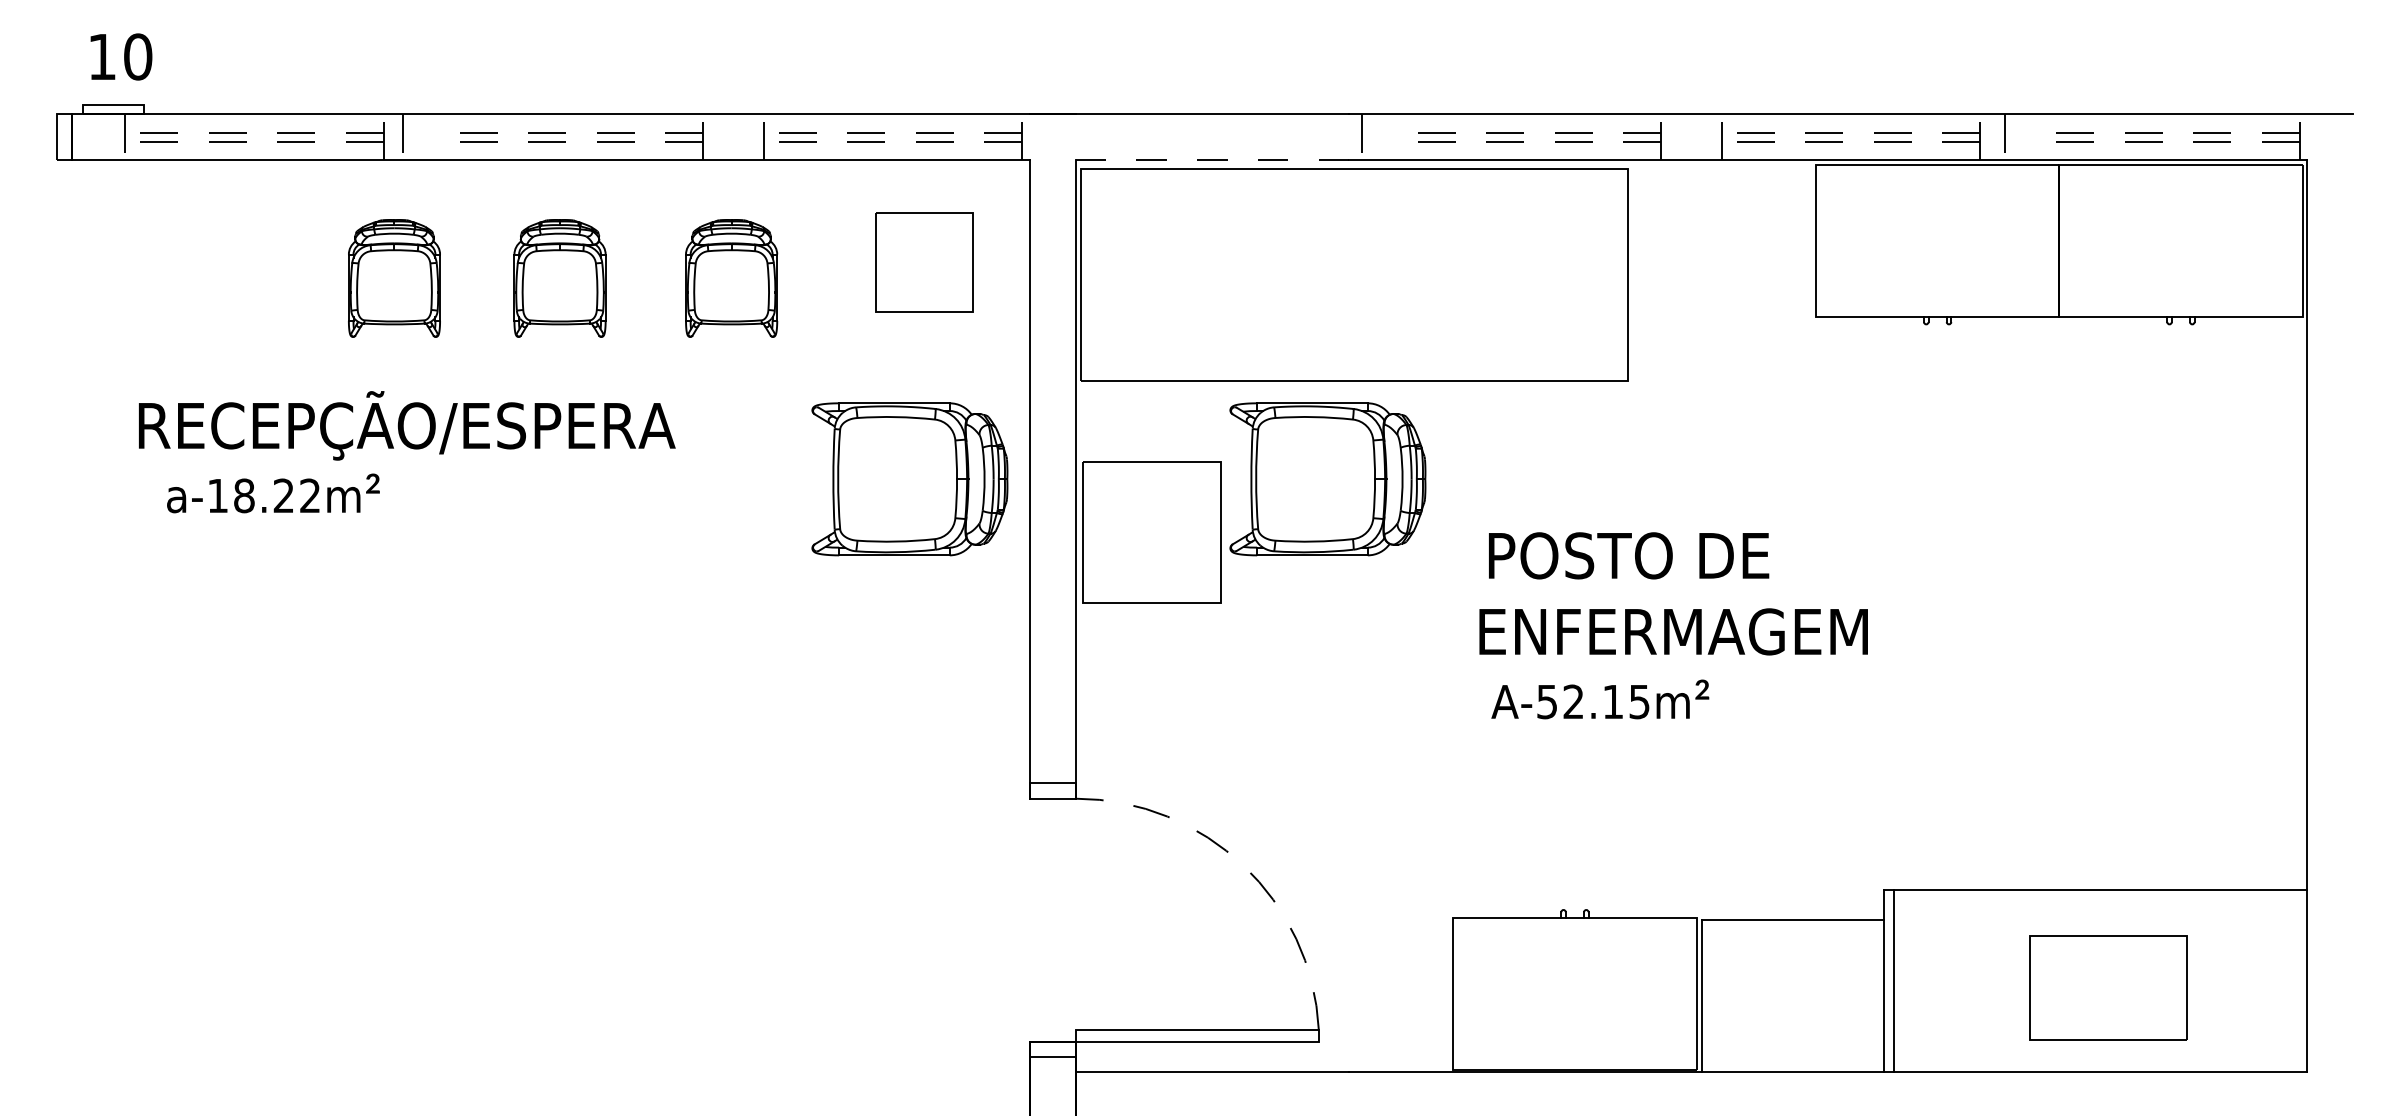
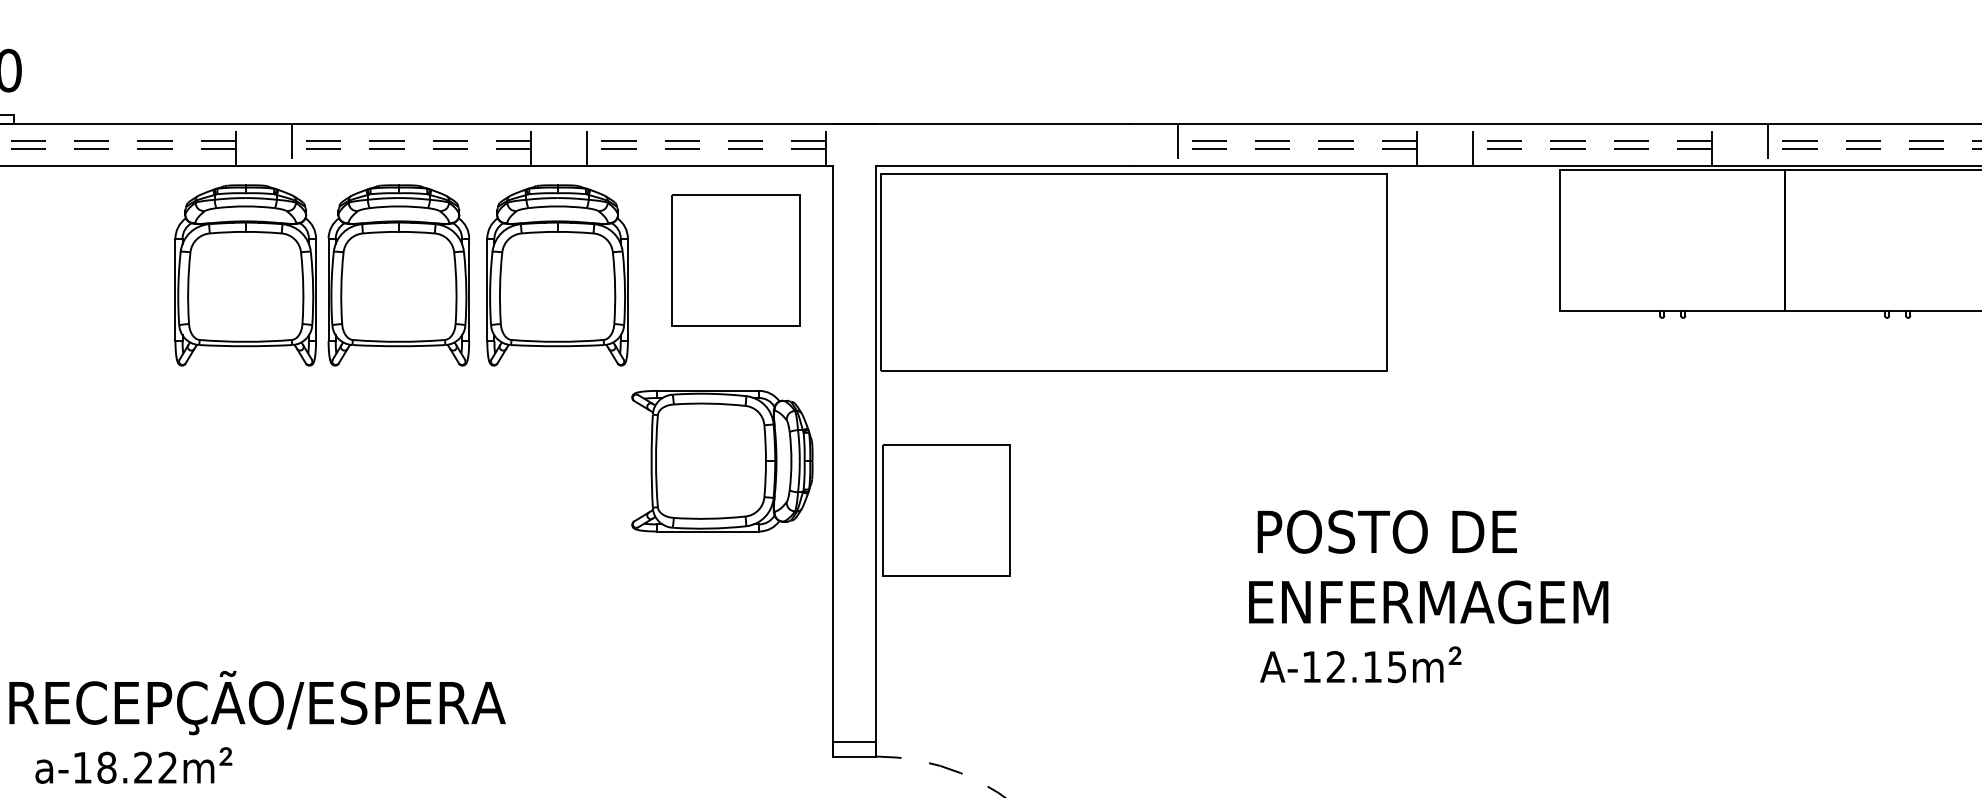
line: (402, 137) -> (292, 145), moved
line: (1362, 137) -> (1177, 145), moved
line: (2005, 137) -> (1768, 145), moved
line: (1212, 160) -> (1002, 166), dashed -> solid
part: (924, 262) -> (735, 260), size x1.43
part: (394, 278) -> (245, 275), size x1.67
part: (559, 278) -> (398, 275), size x1.67
part: (731, 278) -> (557, 275), size x1.67
text: (407, 452) -> (257, 727), moved
part: (1327, 479) -> (1108, 461), removed
text: (1546, 702) -> (1311, 667), A-52.15m -> A-12.15m

